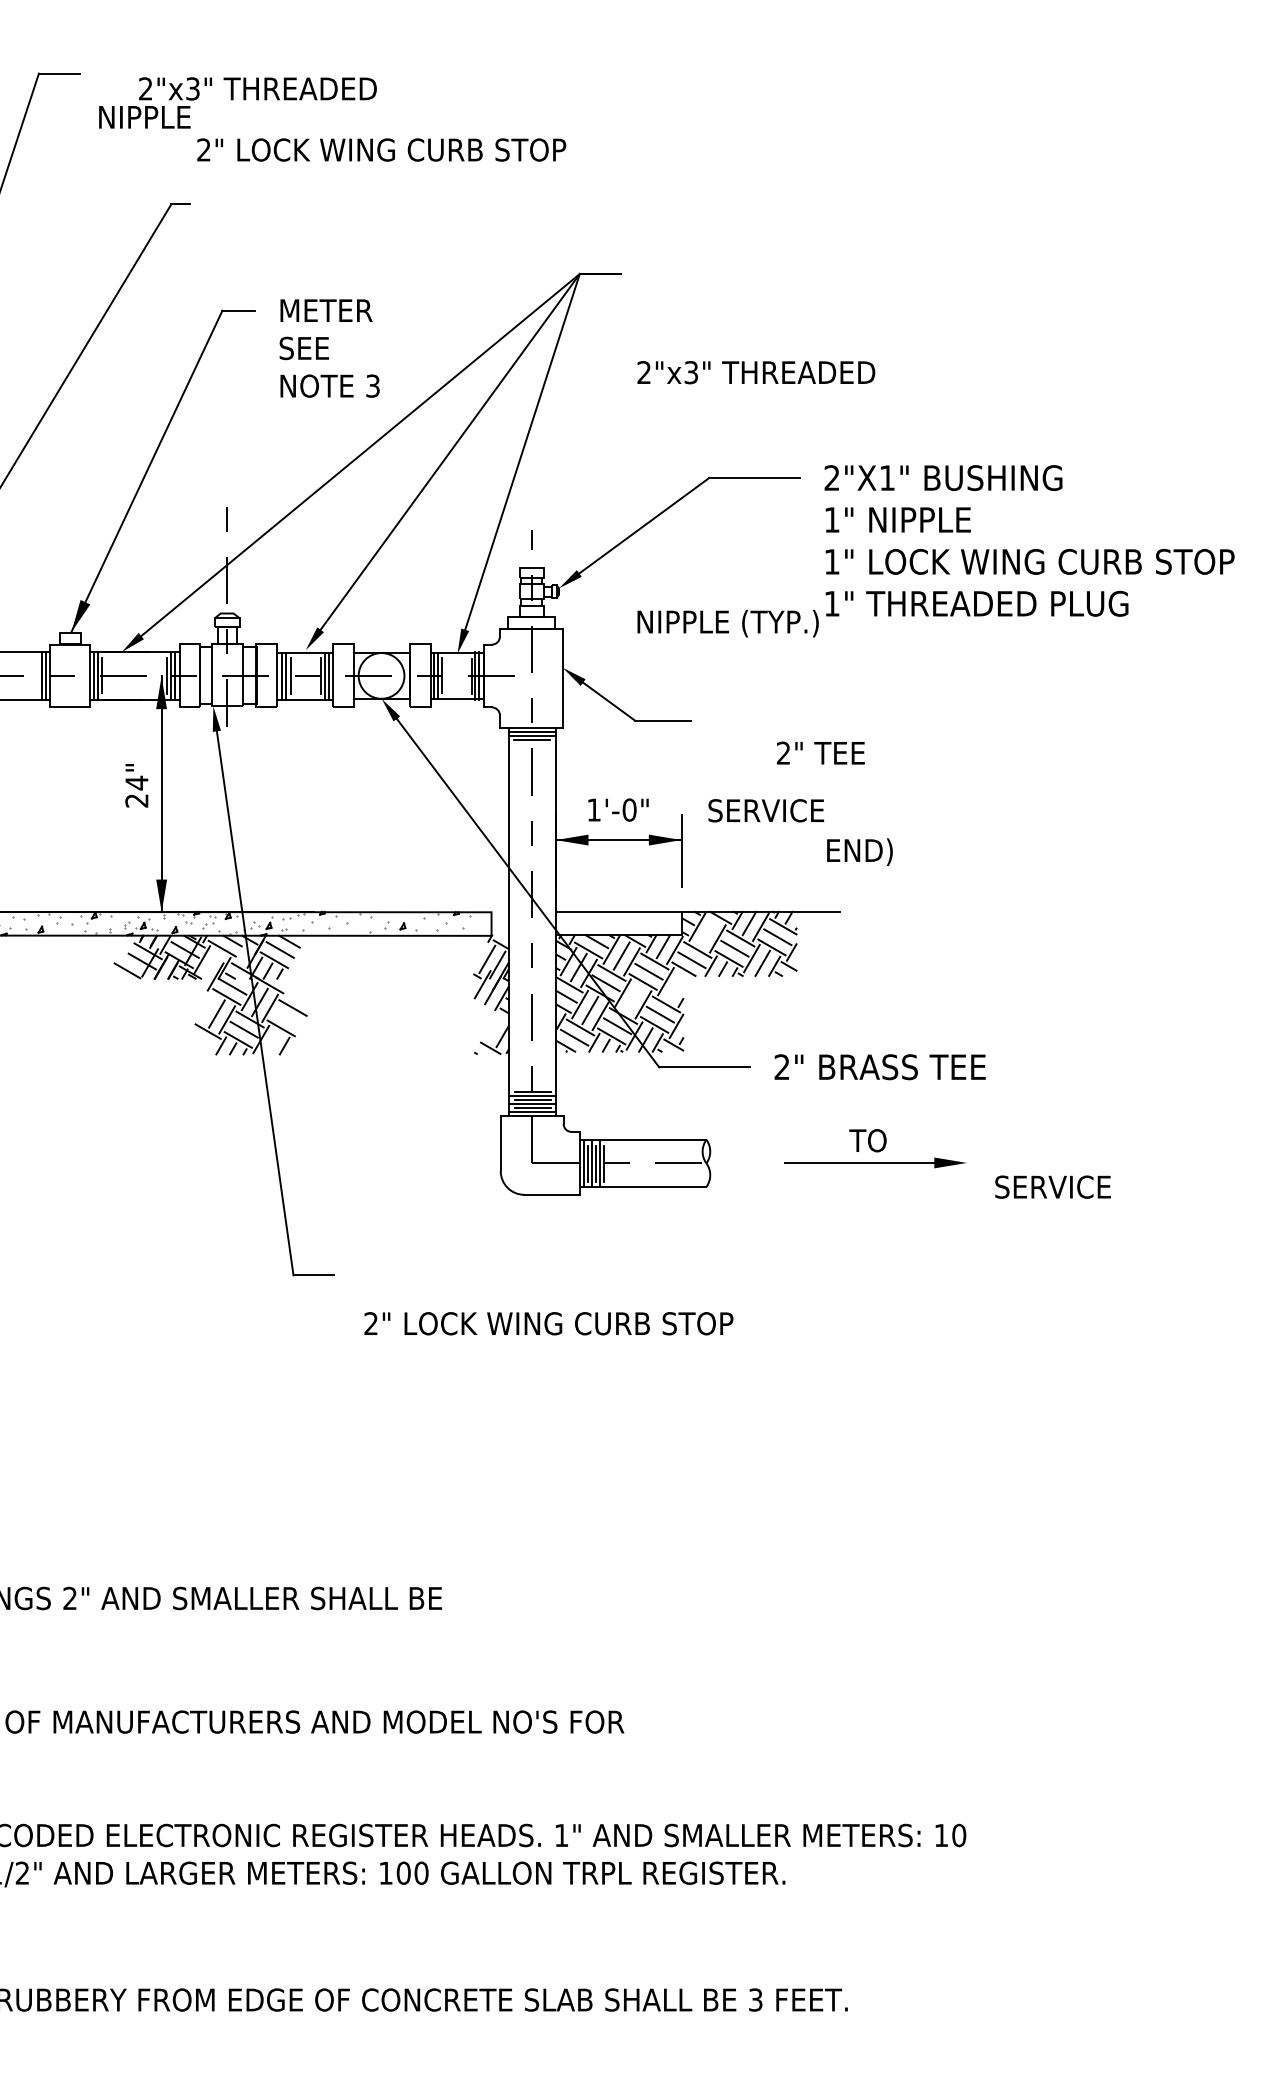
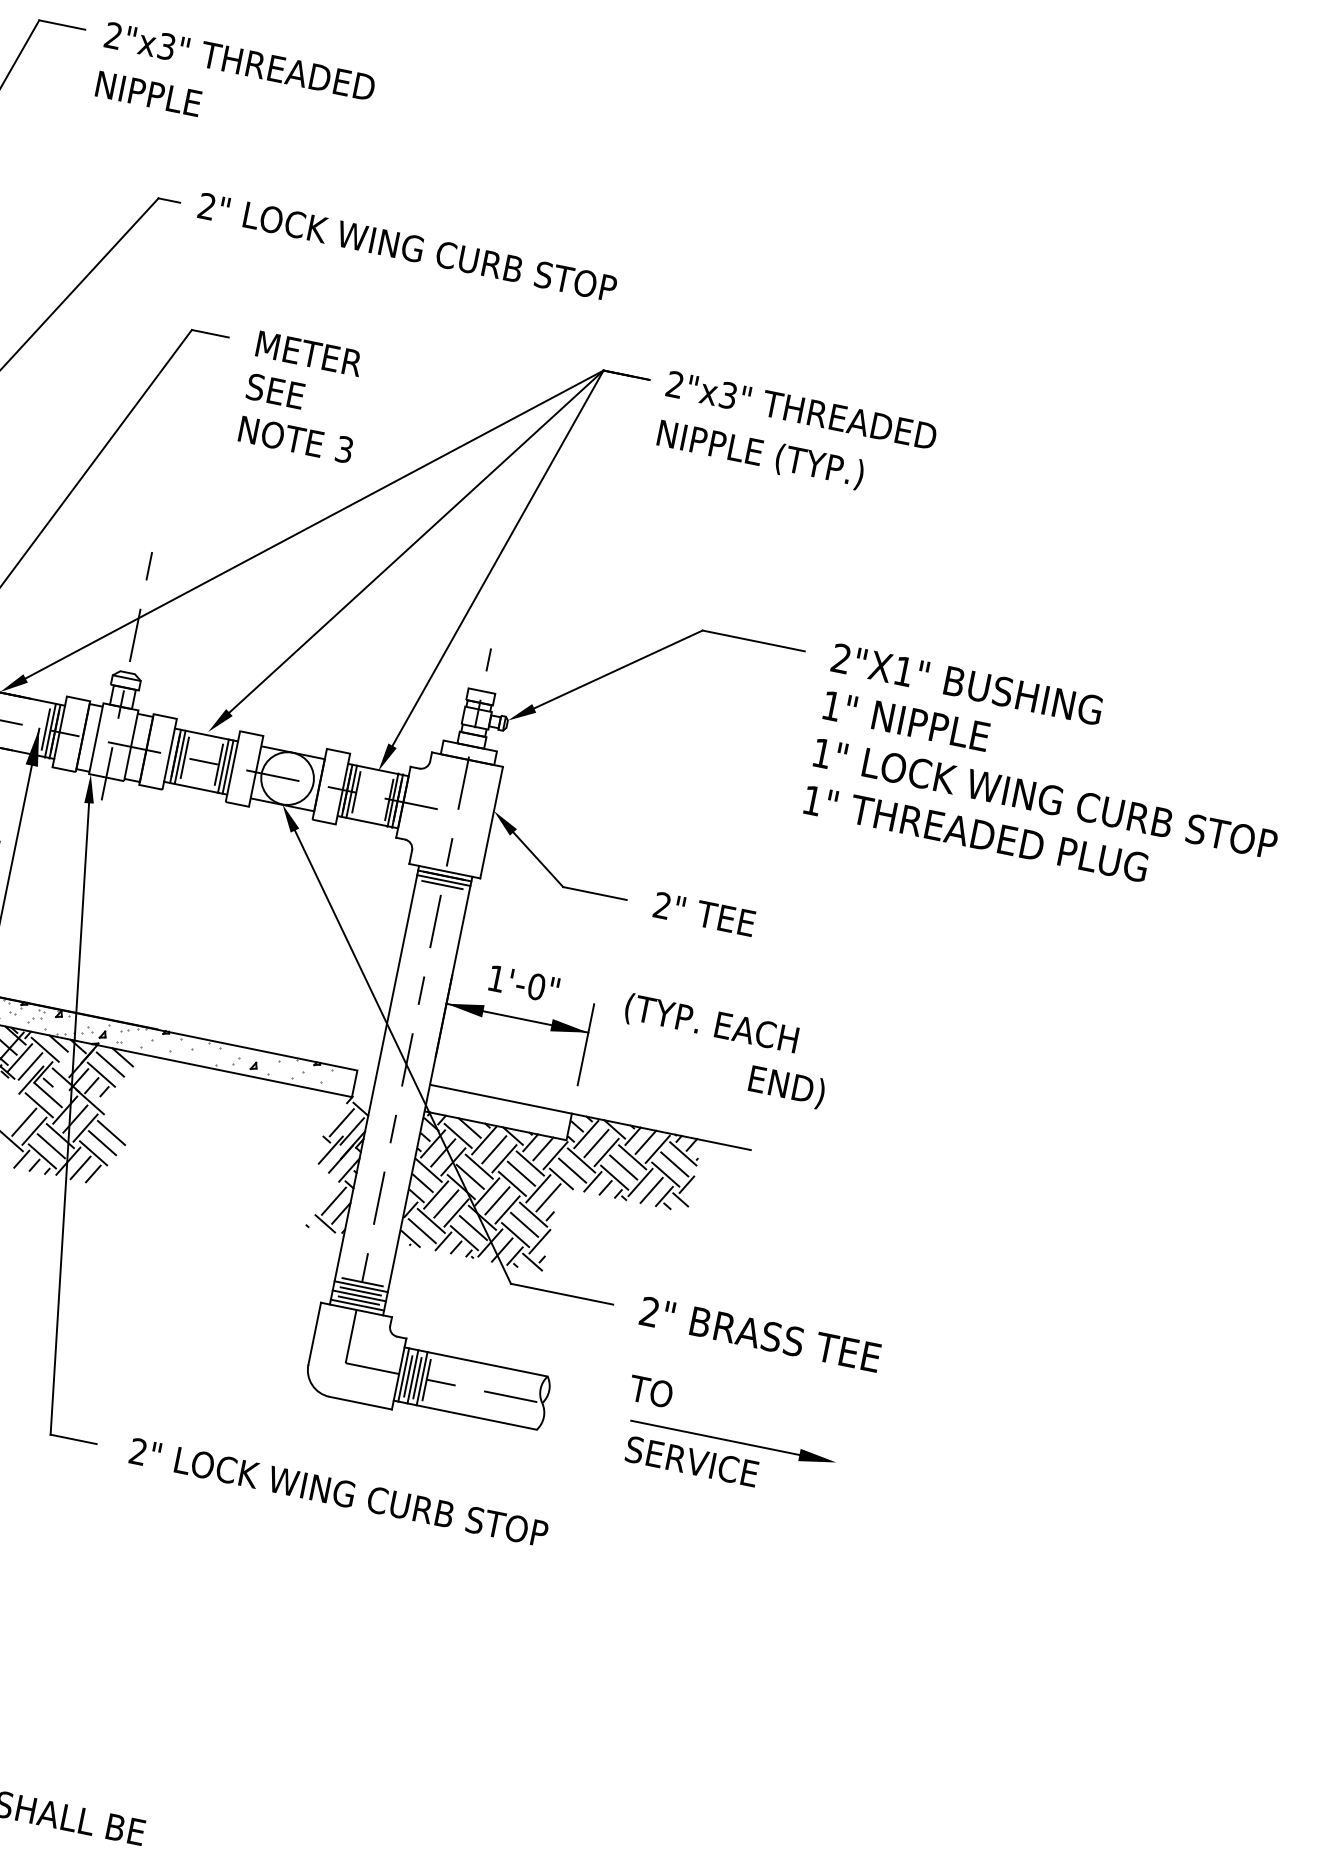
text: (257, 88) -> (239, 60), moved
text: (381, 149) -> (407, 246), moved
text: (756, 372) -> (801, 410), moved
text: (727, 623) -> (759, 454), moved
text: (820, 752) -> (704, 913), moved
text: (784, 812) -> (710, 1025), SERVICE -> (TYP. EACH
line: (707, 932) -> (596, 1142), added
line: (212, 965) -> (30, 1066), added
line: (676, 987) -> (548, 1197), added
line: (633, 998) -> (497, 1200), added
line: (286, 1018) -> (101, 1143), added
line: (494, 1027) -> (334, 1201), added
line: (272, 1042) -> (80, 1167), added
text: (867, 1140) -> (650, 1391), moved
text: (1052, 1186) -> (691, 1460), moved
text: (548, 1323) -> (338, 1492), moved

